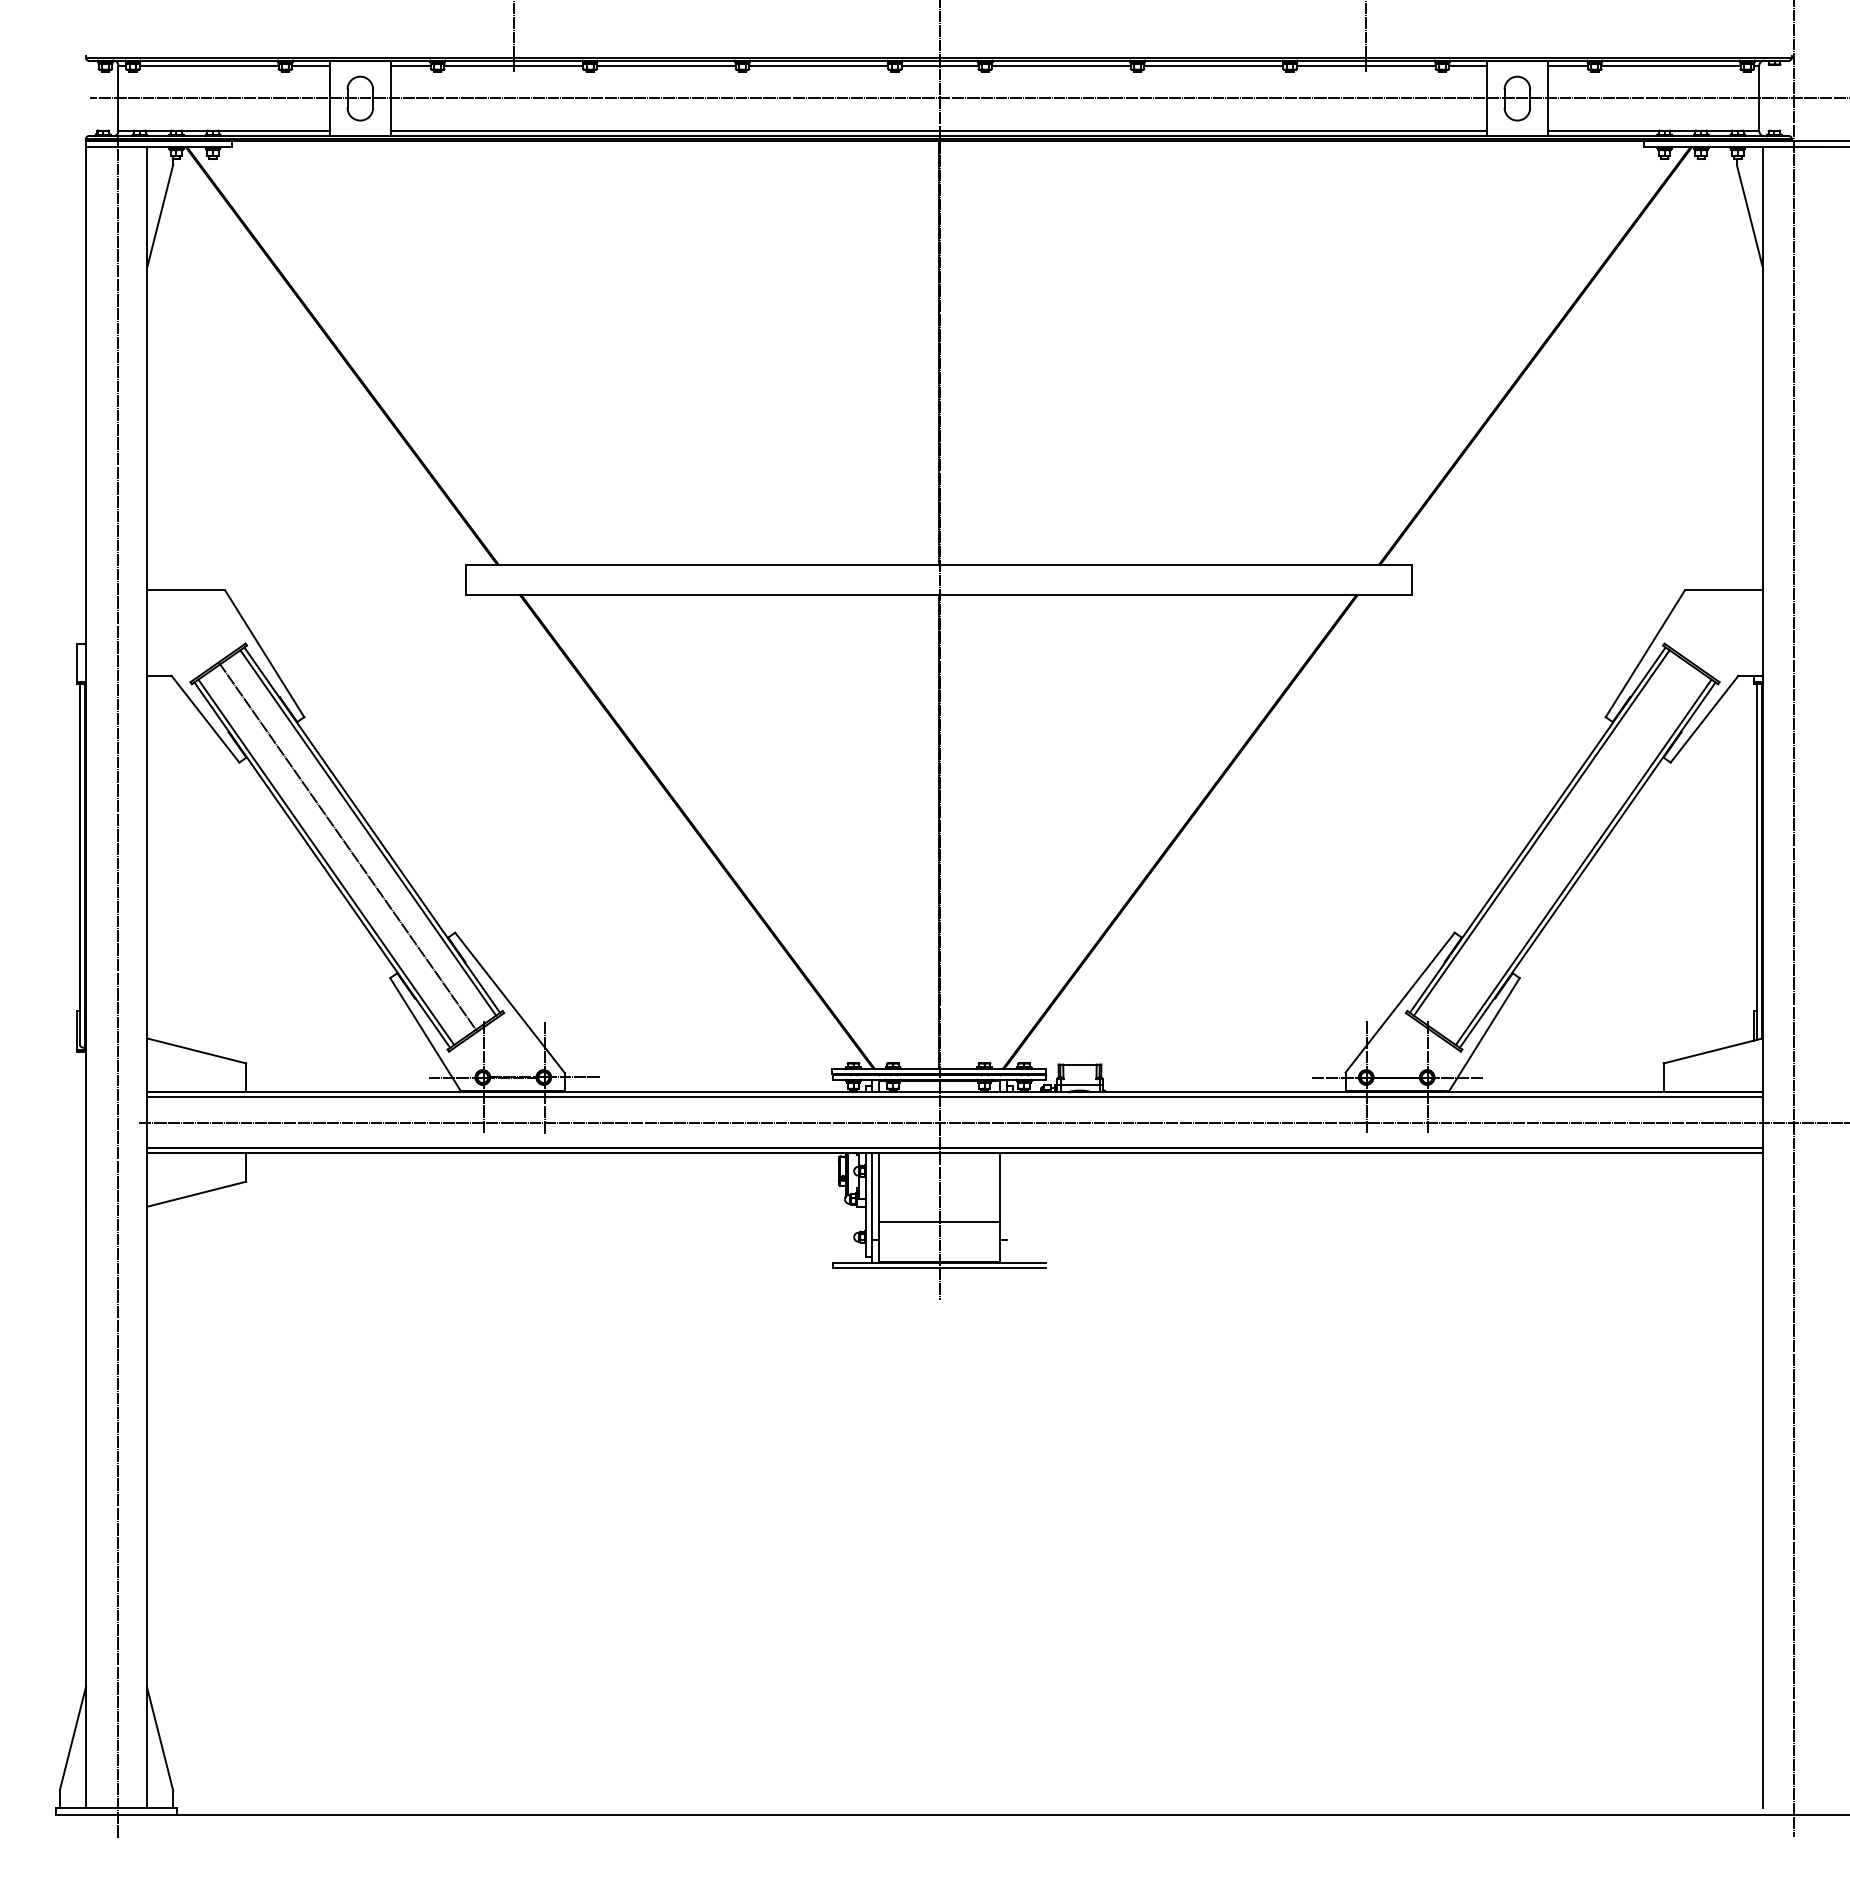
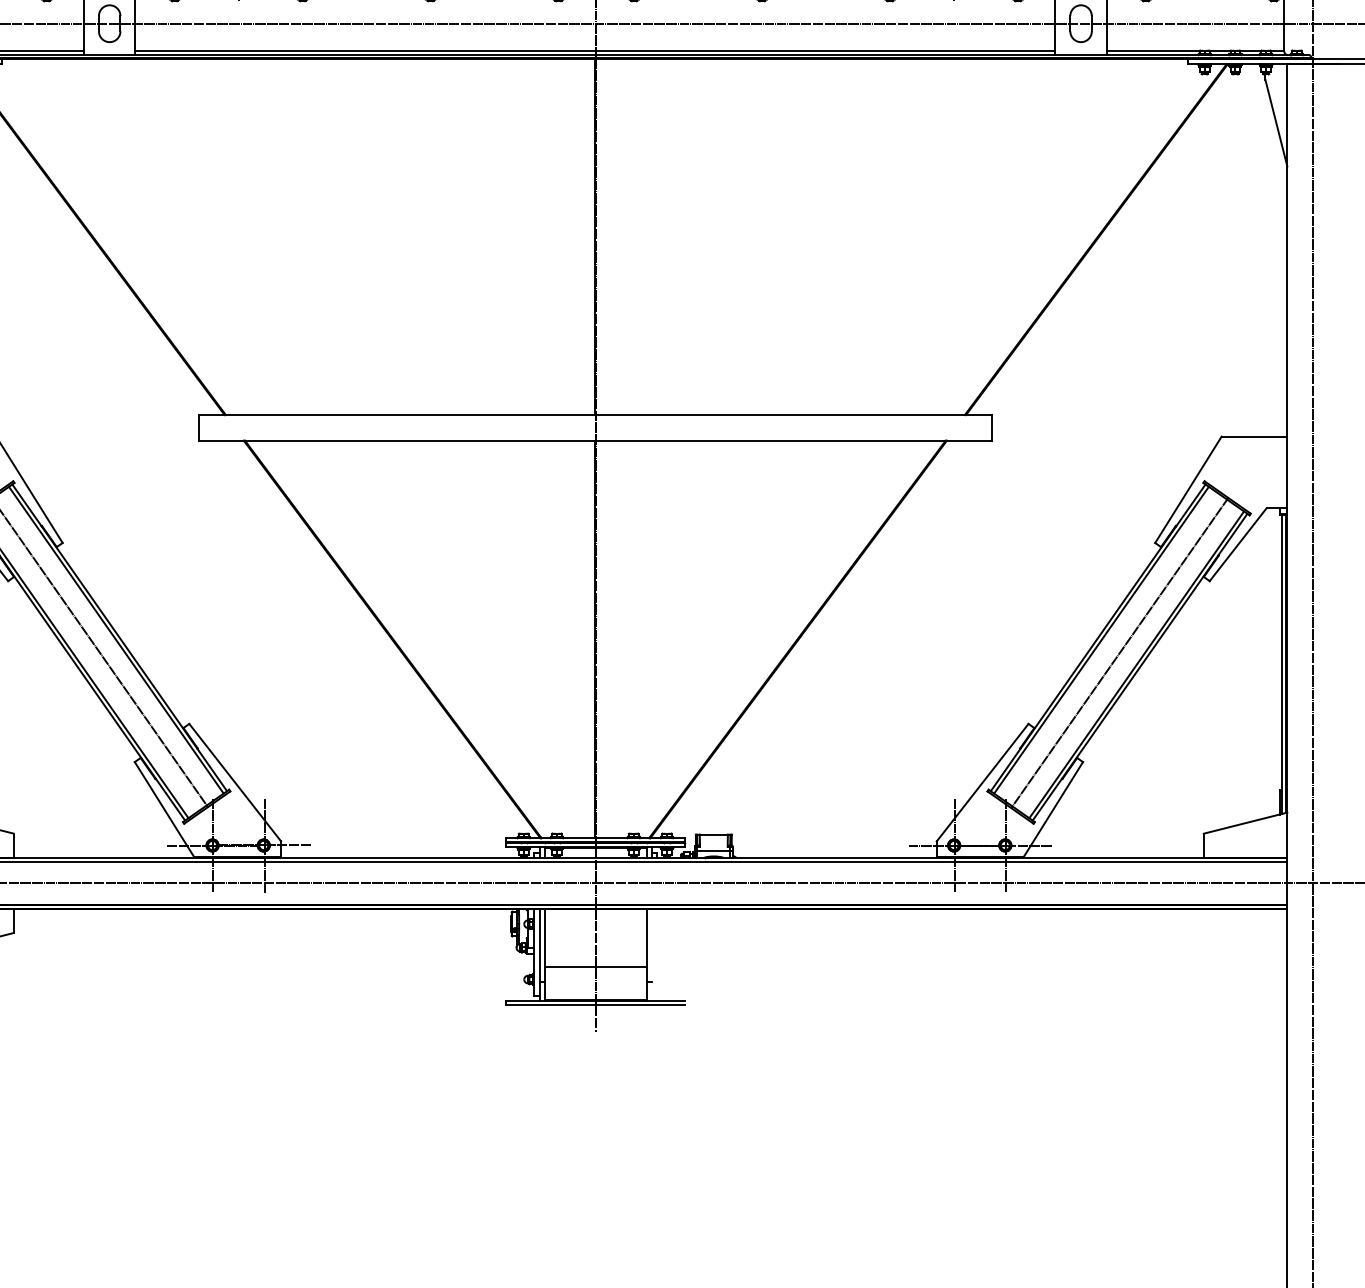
line: (1563, 847) -> (1119, 652), added

